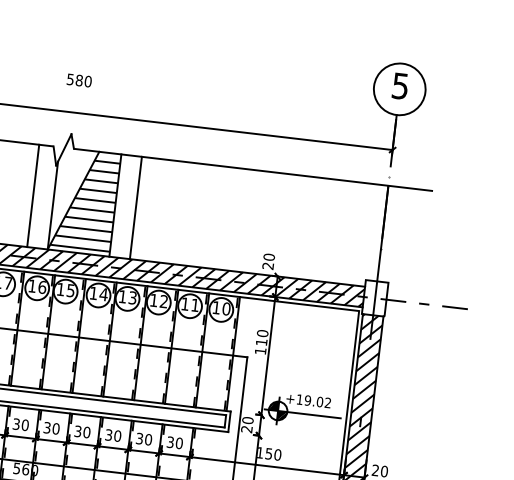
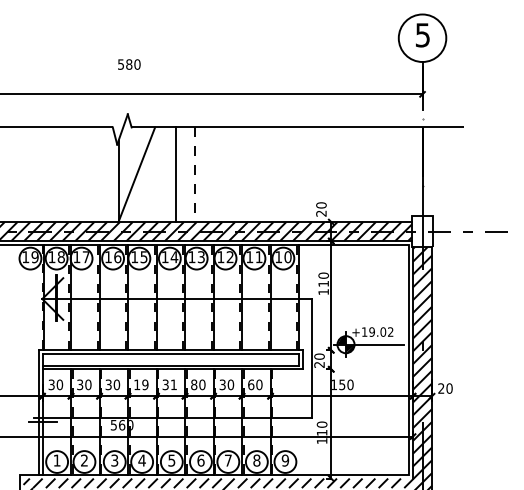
line: (33, 195) -> (99, 174), removed
hatch: (84, 203) -> (147, 176), removed
line: (135, 208) -> (194, 175), solid -> dashed
text: (51, 428) -> (141, 384), 30 -> 19
text: (86, 432) -> (173, 384), 30 -> 31
text: (109, 434) -> (194, 384), 30 -> 80
text: (170, 441) -> (251, 384), 30 -> 60

